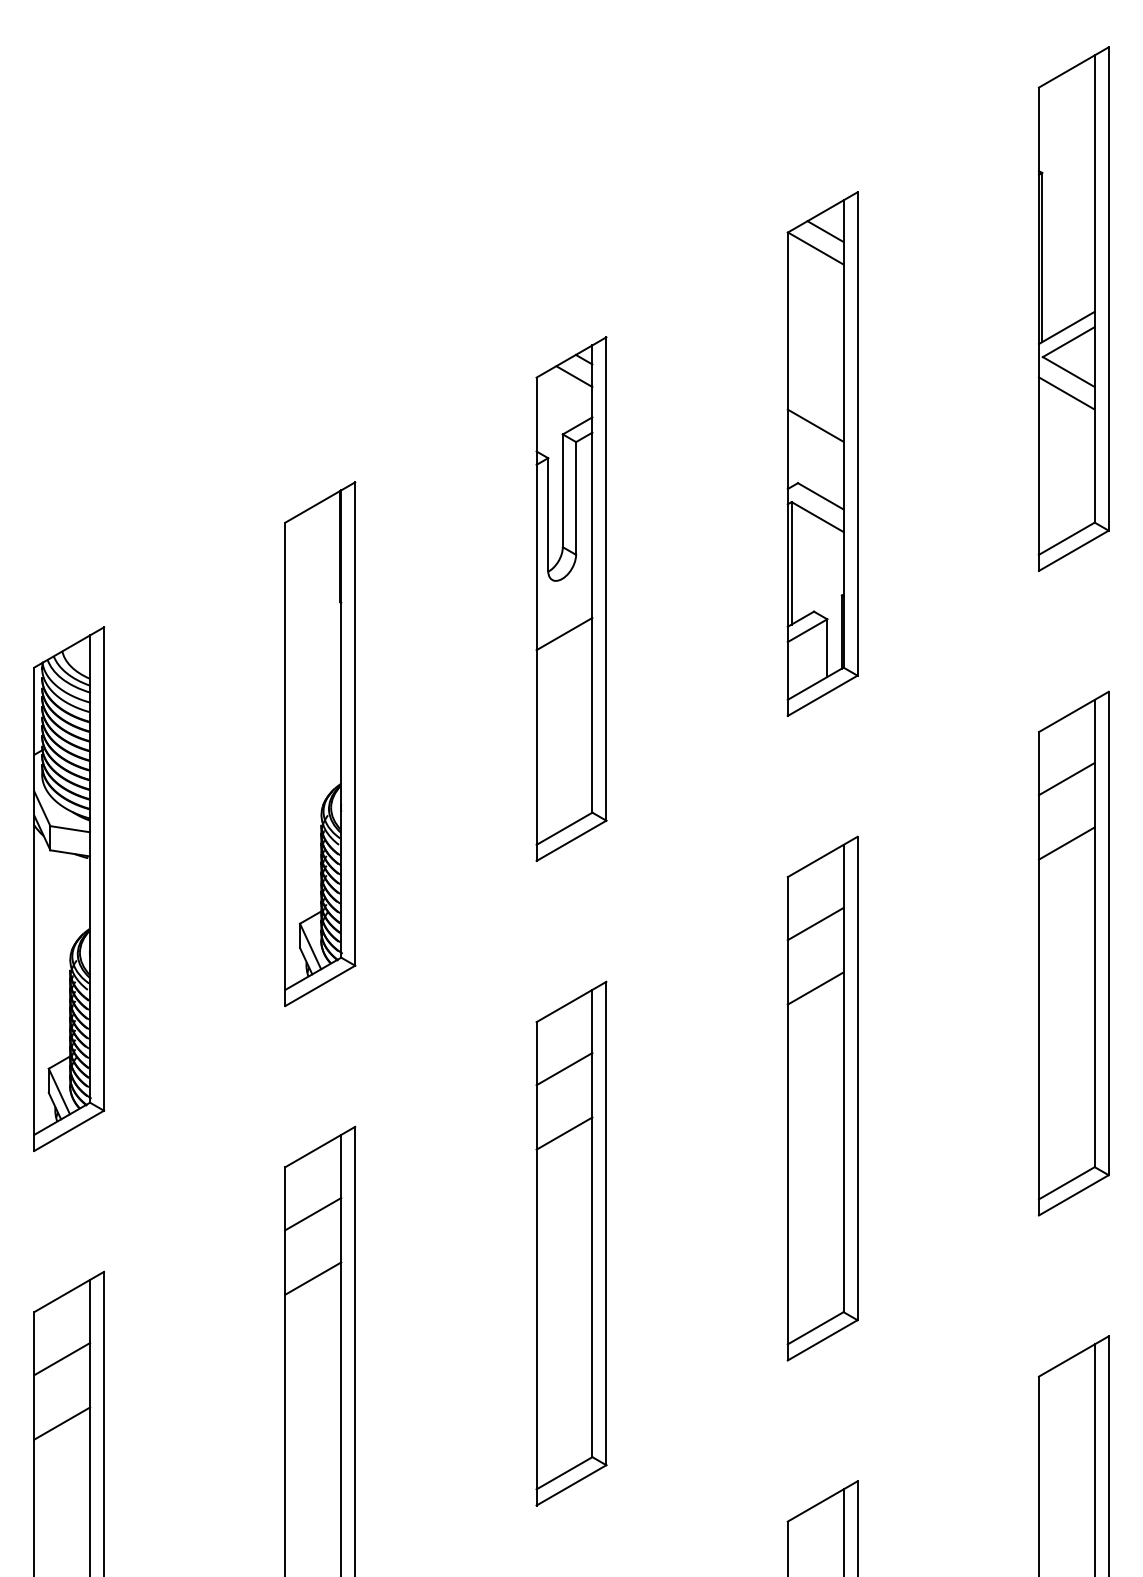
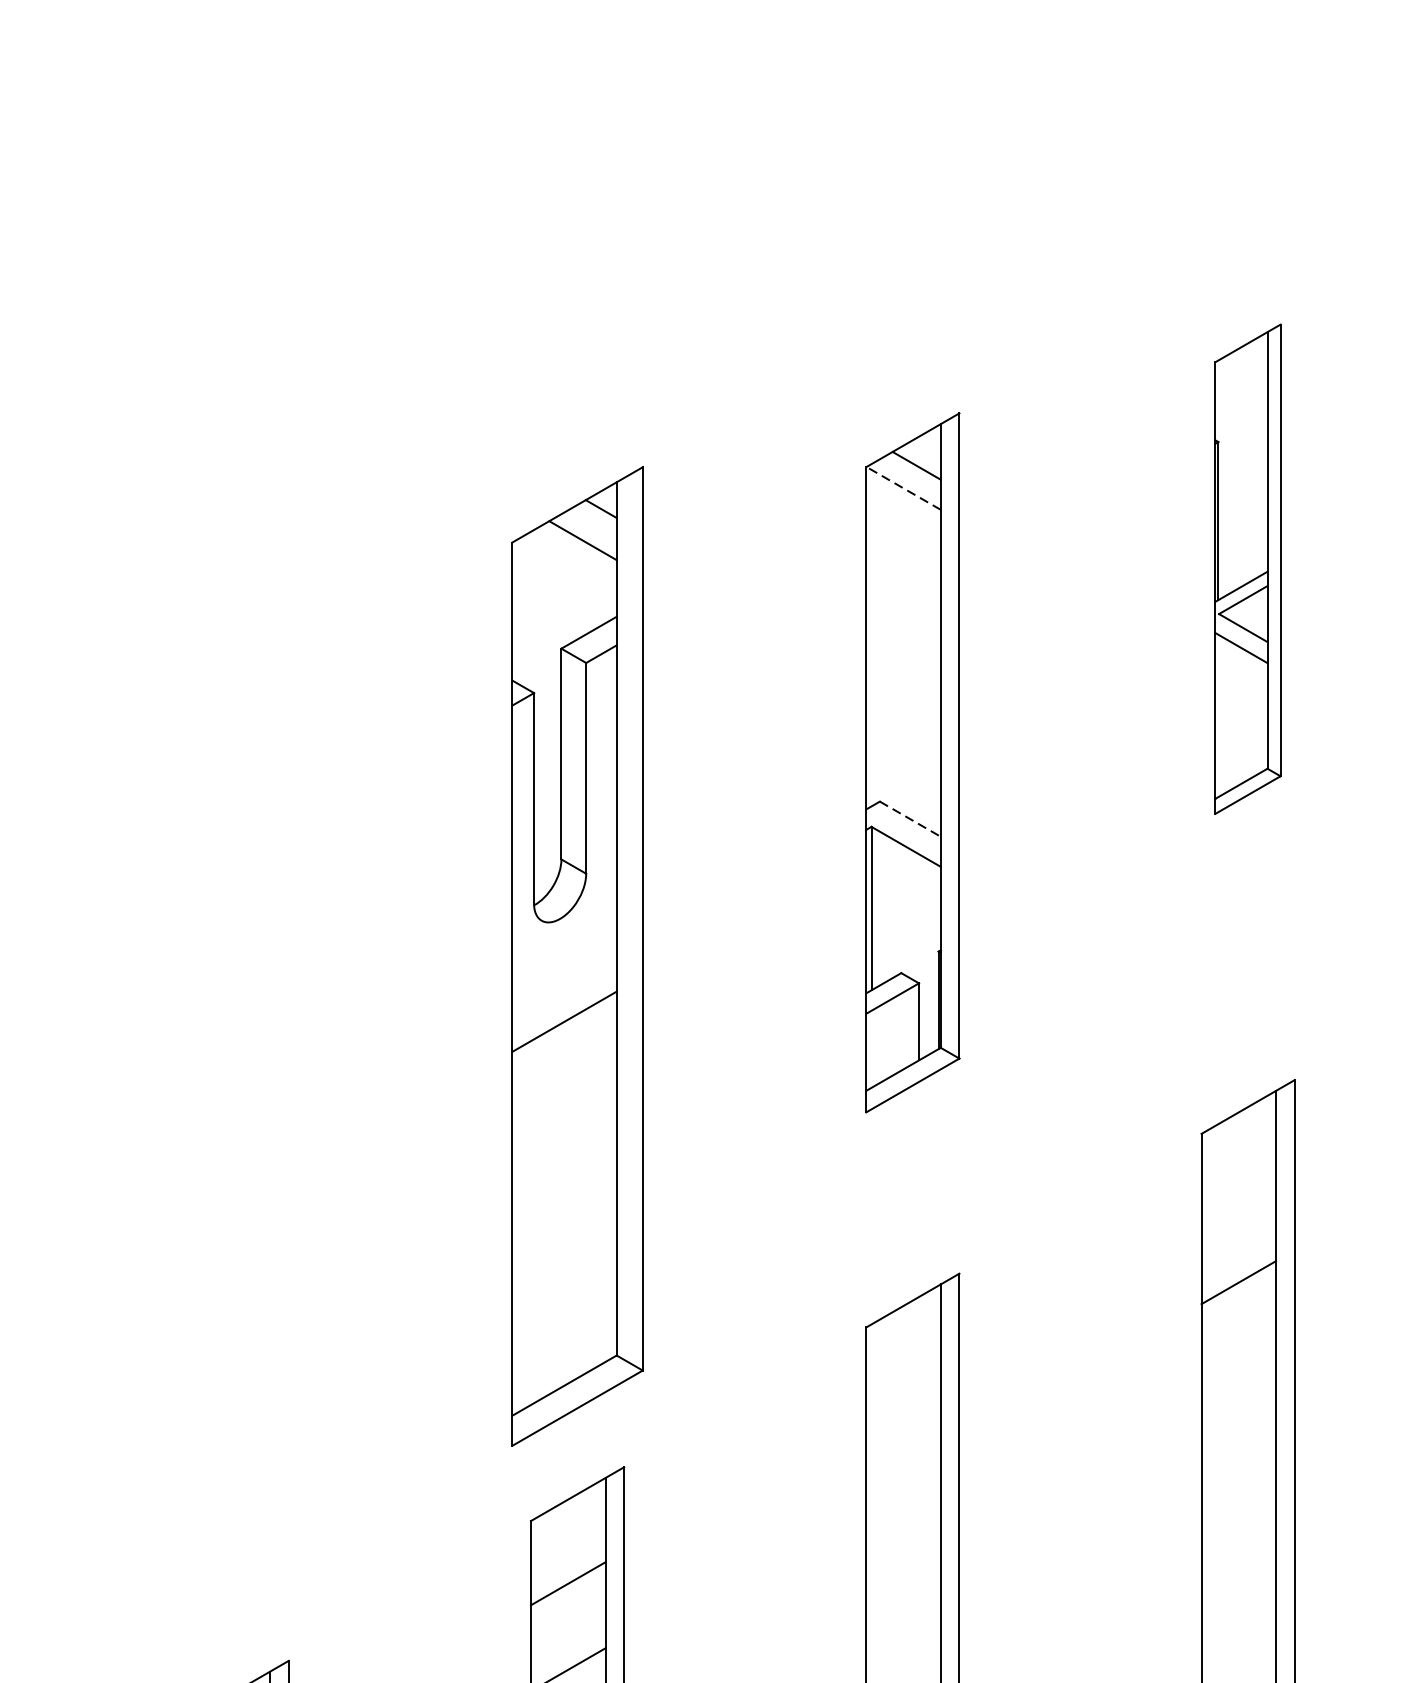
line: (815, 248) -> (903, 488), solid -> dashed
part: (1073, 308) -> (1247, 568), size x0.7
line: (815, 425) -> (903, 724), removed
line: (821, 496) -> (911, 819), solid -> dashed
part: (571, 598) -> (577, 955), size x1.4
part: (320, 744) -> (242, 1150), removed
line: (1066, 778) -> (1238, 1195), removed
line: (815, 923) -> (903, 1389), removed
line: (815, 988) -> (903, 1476), removed

